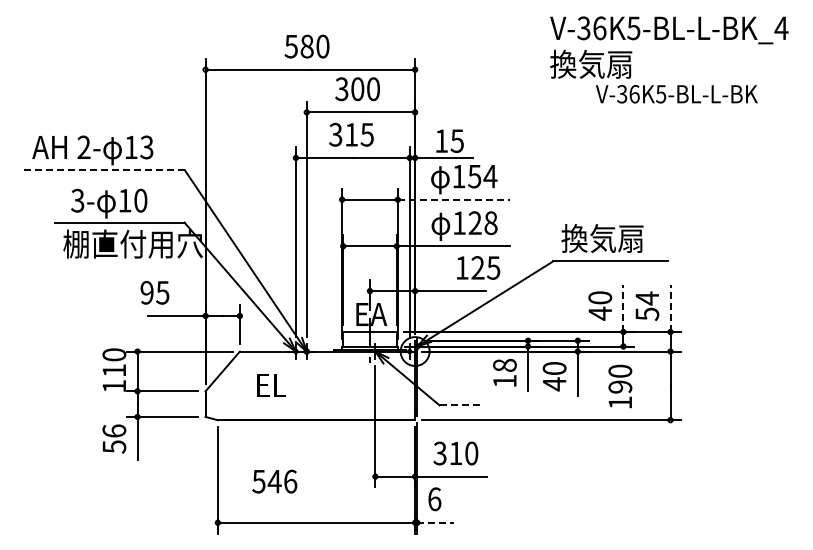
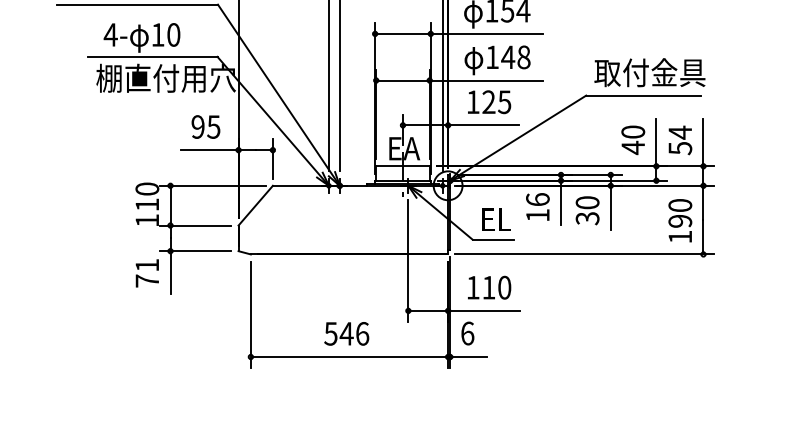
line: (104, 170) -> (137, 4), dashed -> solid
line: (454, 199) -> (487, 33), dashed -> solid
text: (77, 200) -> (110, 34), 3- -> 4-
text: (475, 222) -> (508, 56), 128 -> 148
text: (616, 238) -> (649, 72), 換気扇 -> 取付金具
text: (478, 267) -> (489, 101), moved
text: (154, 292) -> (205, 126), moved
line: (623, 308) -> (656, 142), dashed -> solid
line: (670, 308) -> (703, 142), dashed -> solid
text: (504, 364) -> (537, 198), 18 -> 16
text: (554, 384) -> (587, 218), 40 -> 30
text: (271, 385) -> (496, 219), moved
text: (620, 386) -> (680, 220), moved
line: (460, 405) -> (493, 239), dashed -> solid
text: (114, 438) -> (147, 272), 56 -> 71
text: (439, 453) -> (472, 287), 310 -> 110
text: (274, 481) -> (346, 333), moved
line: (435, 522) -> (468, 356), dashed -> solid

